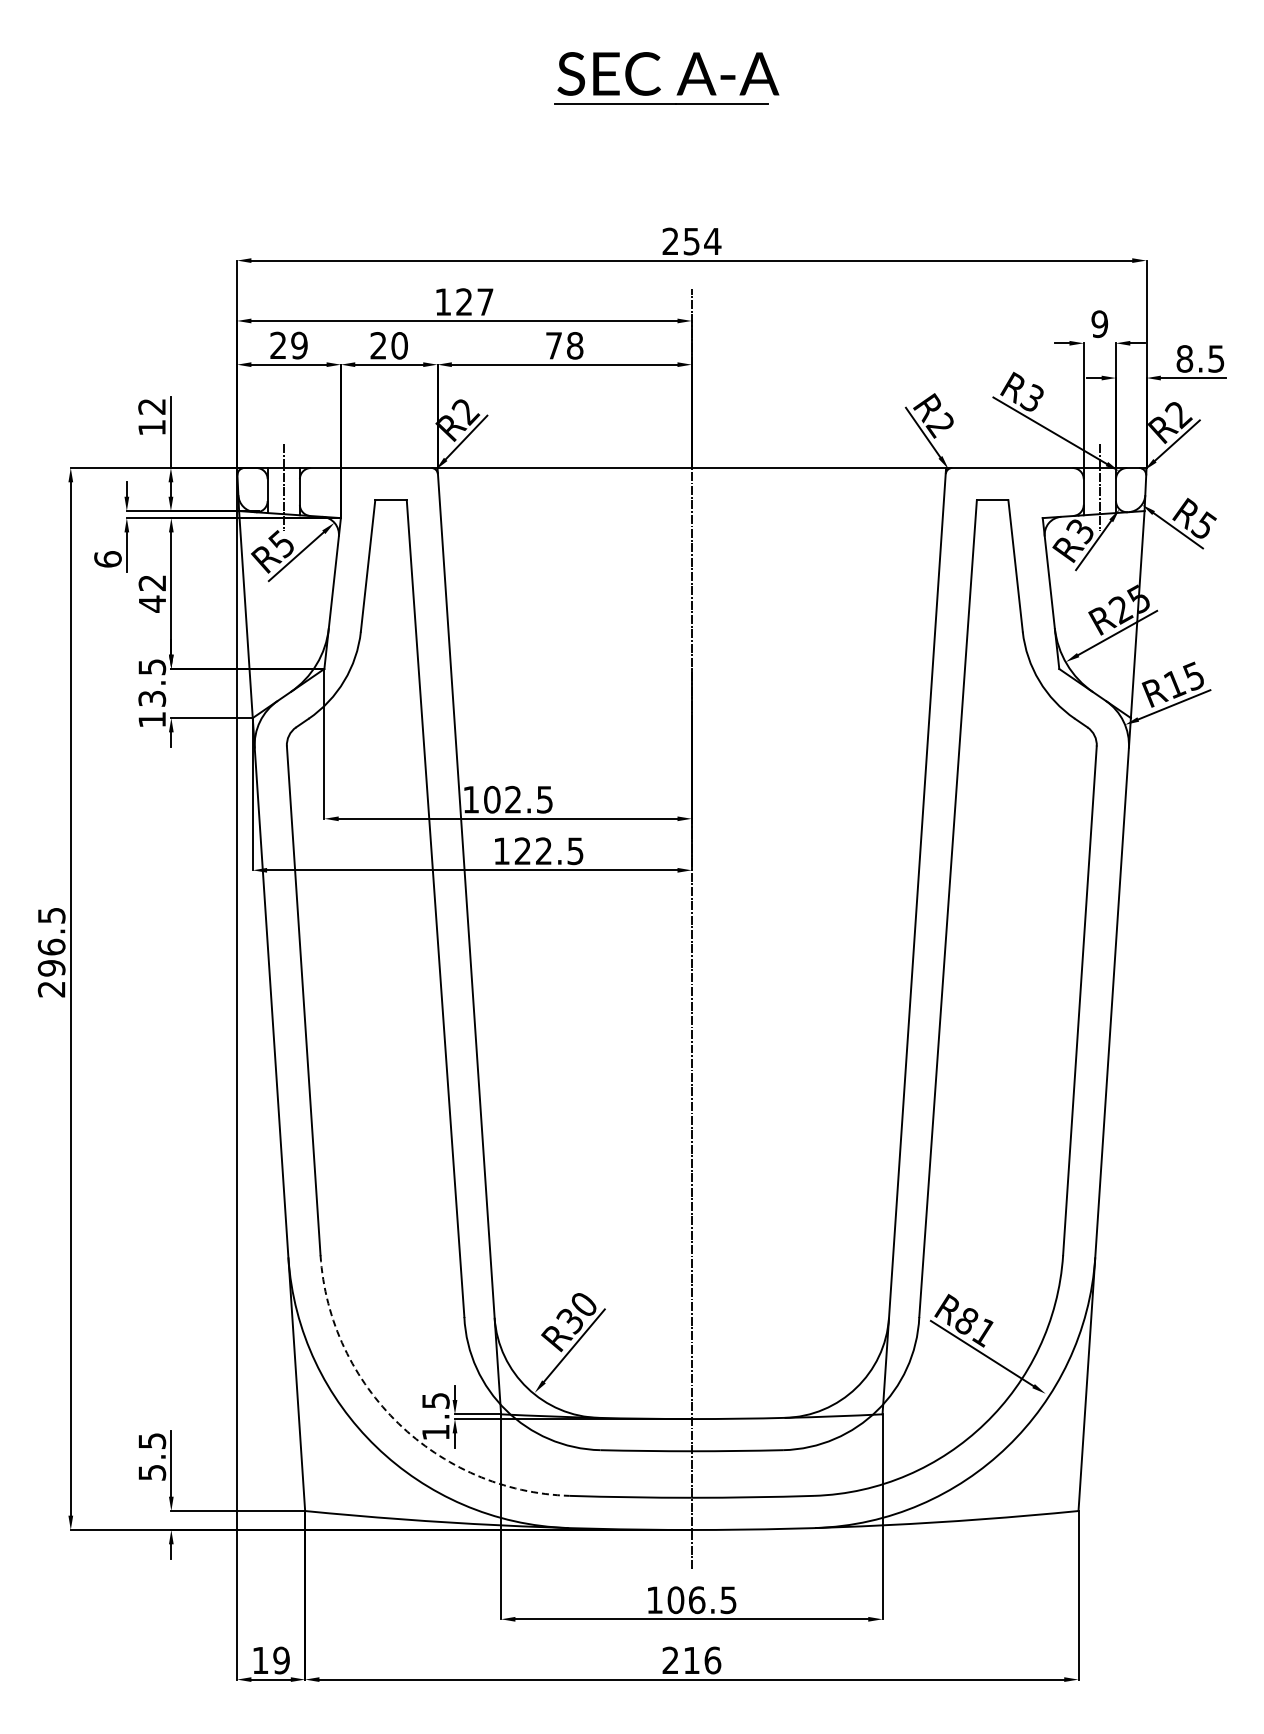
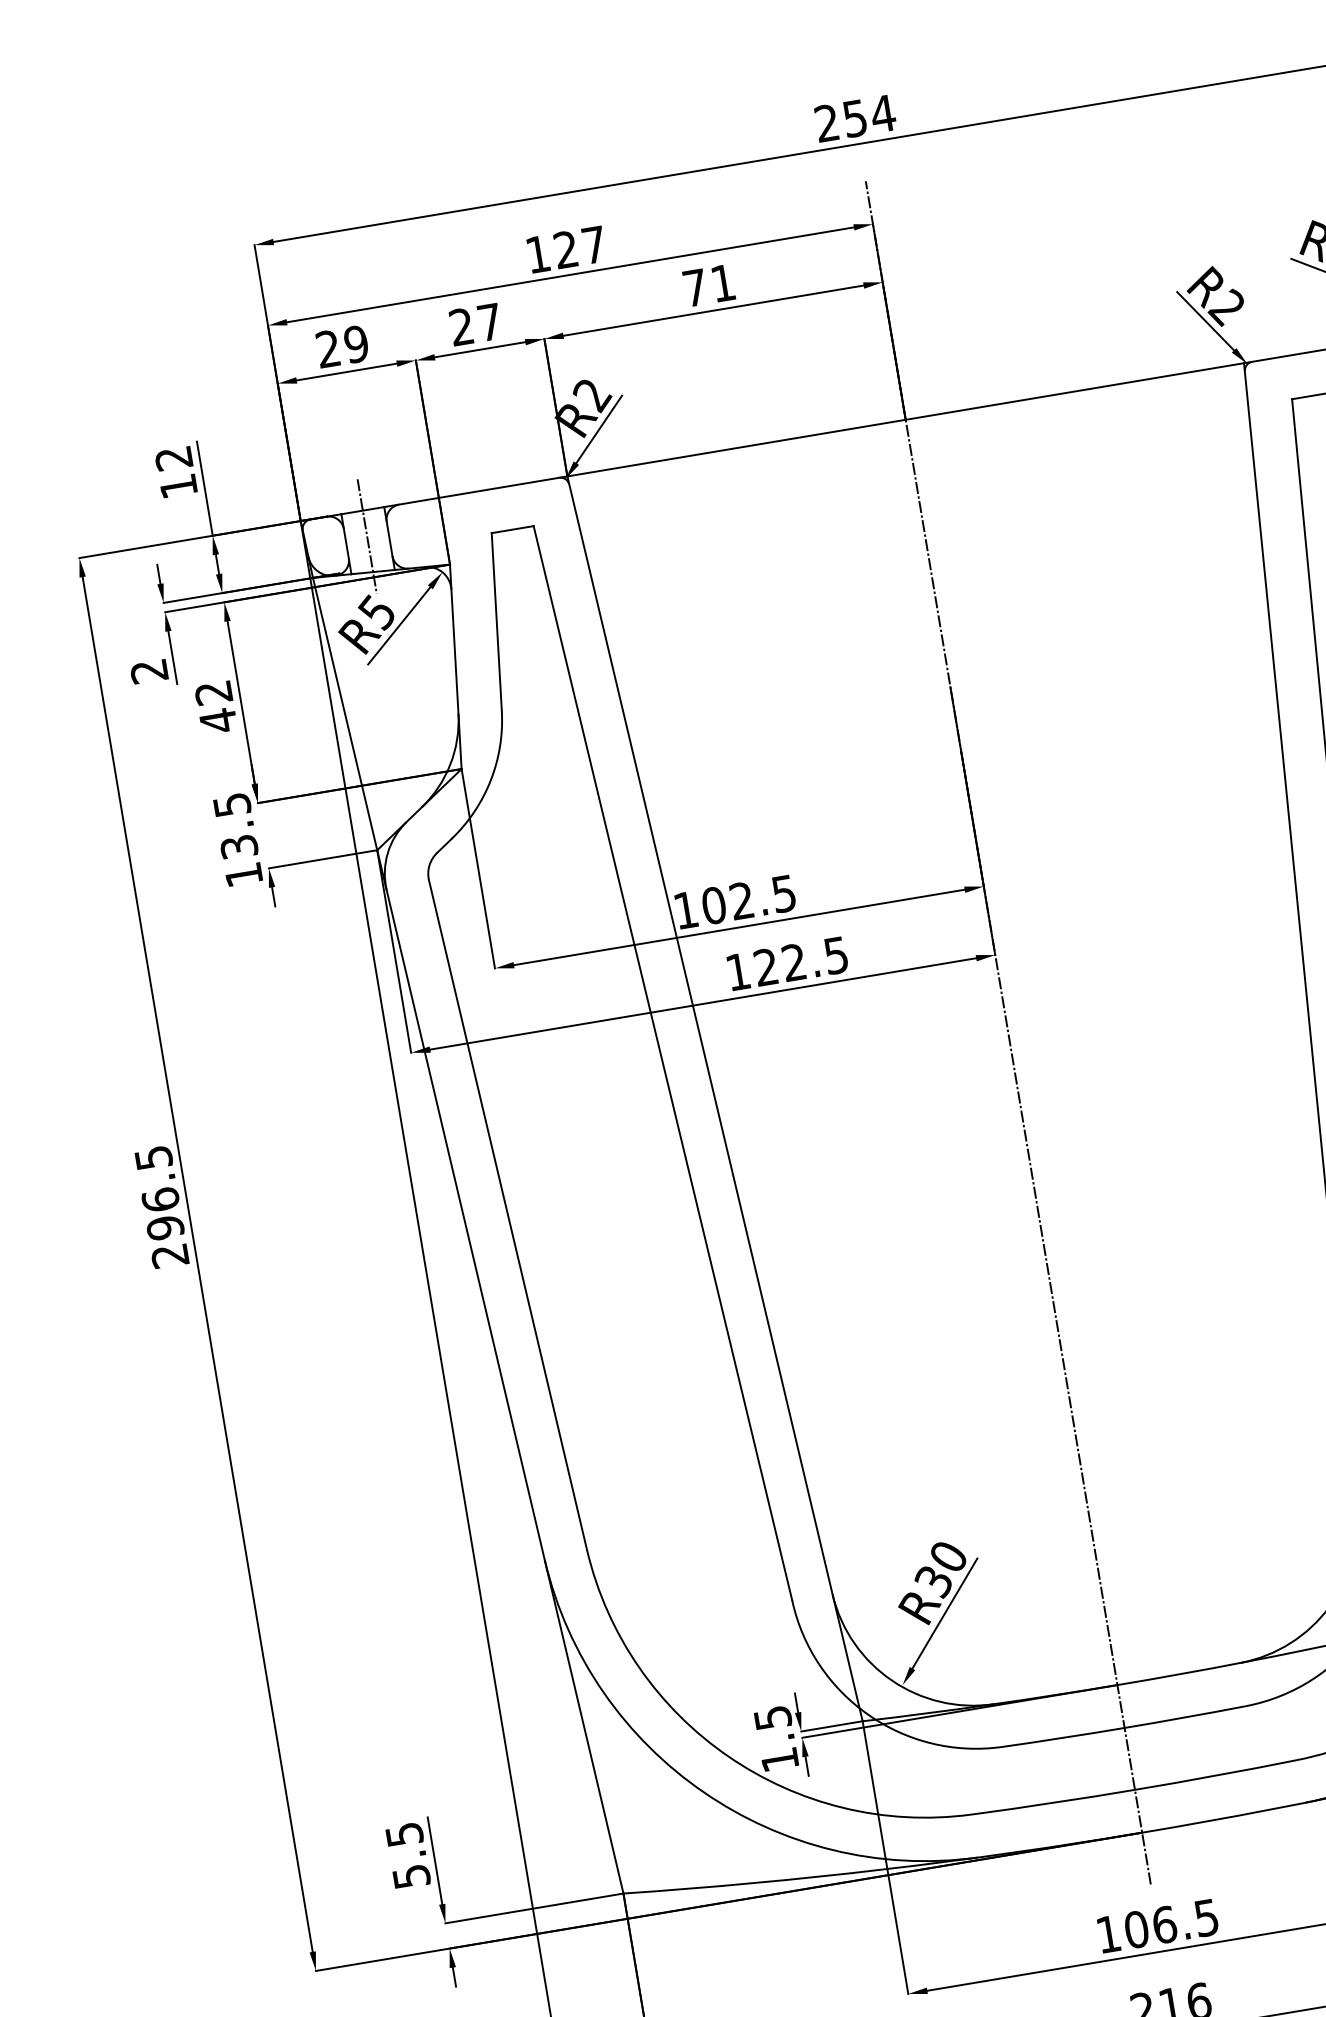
text: (399, 345) -> (489, 321), 20 -> 27
text: (575, 345) -> (723, 282), 78 -> 71
text: (107, 559) -> (148, 671), 6 -> 2
arc: (398, 1423) -> (728, 1756), dashed -> solid

